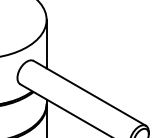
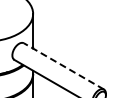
line: (89, 93) -> (63, 66), solid -> dashed

